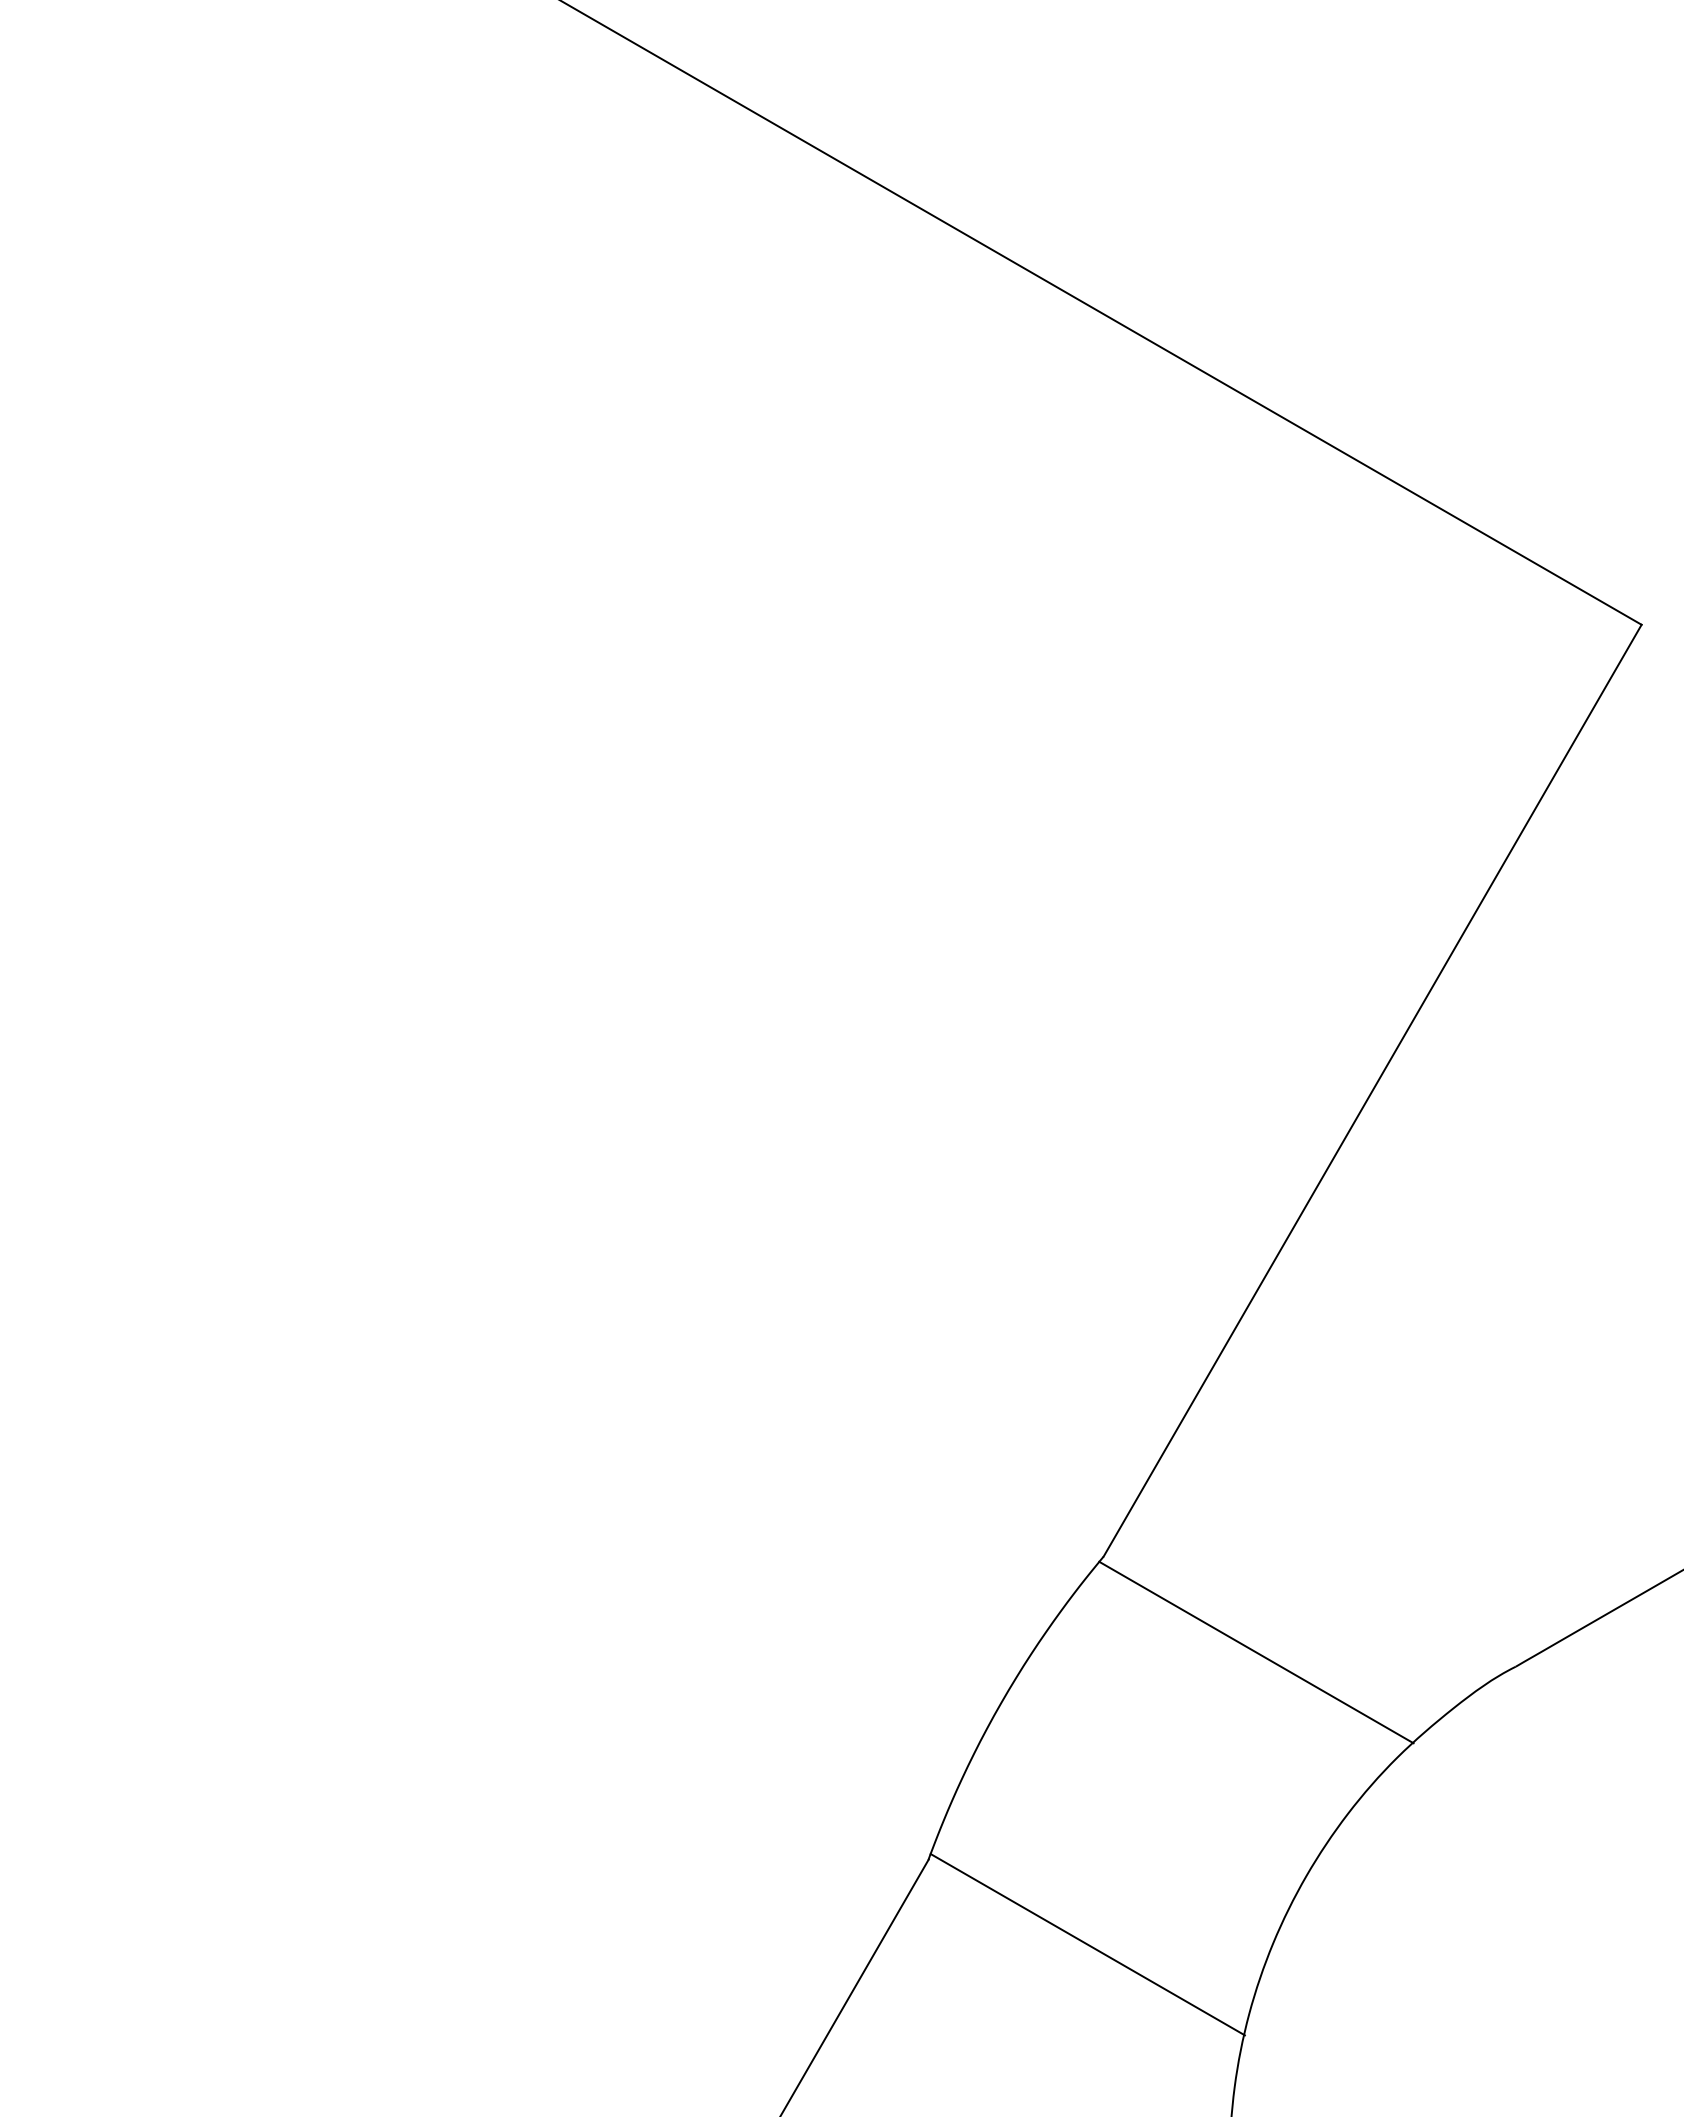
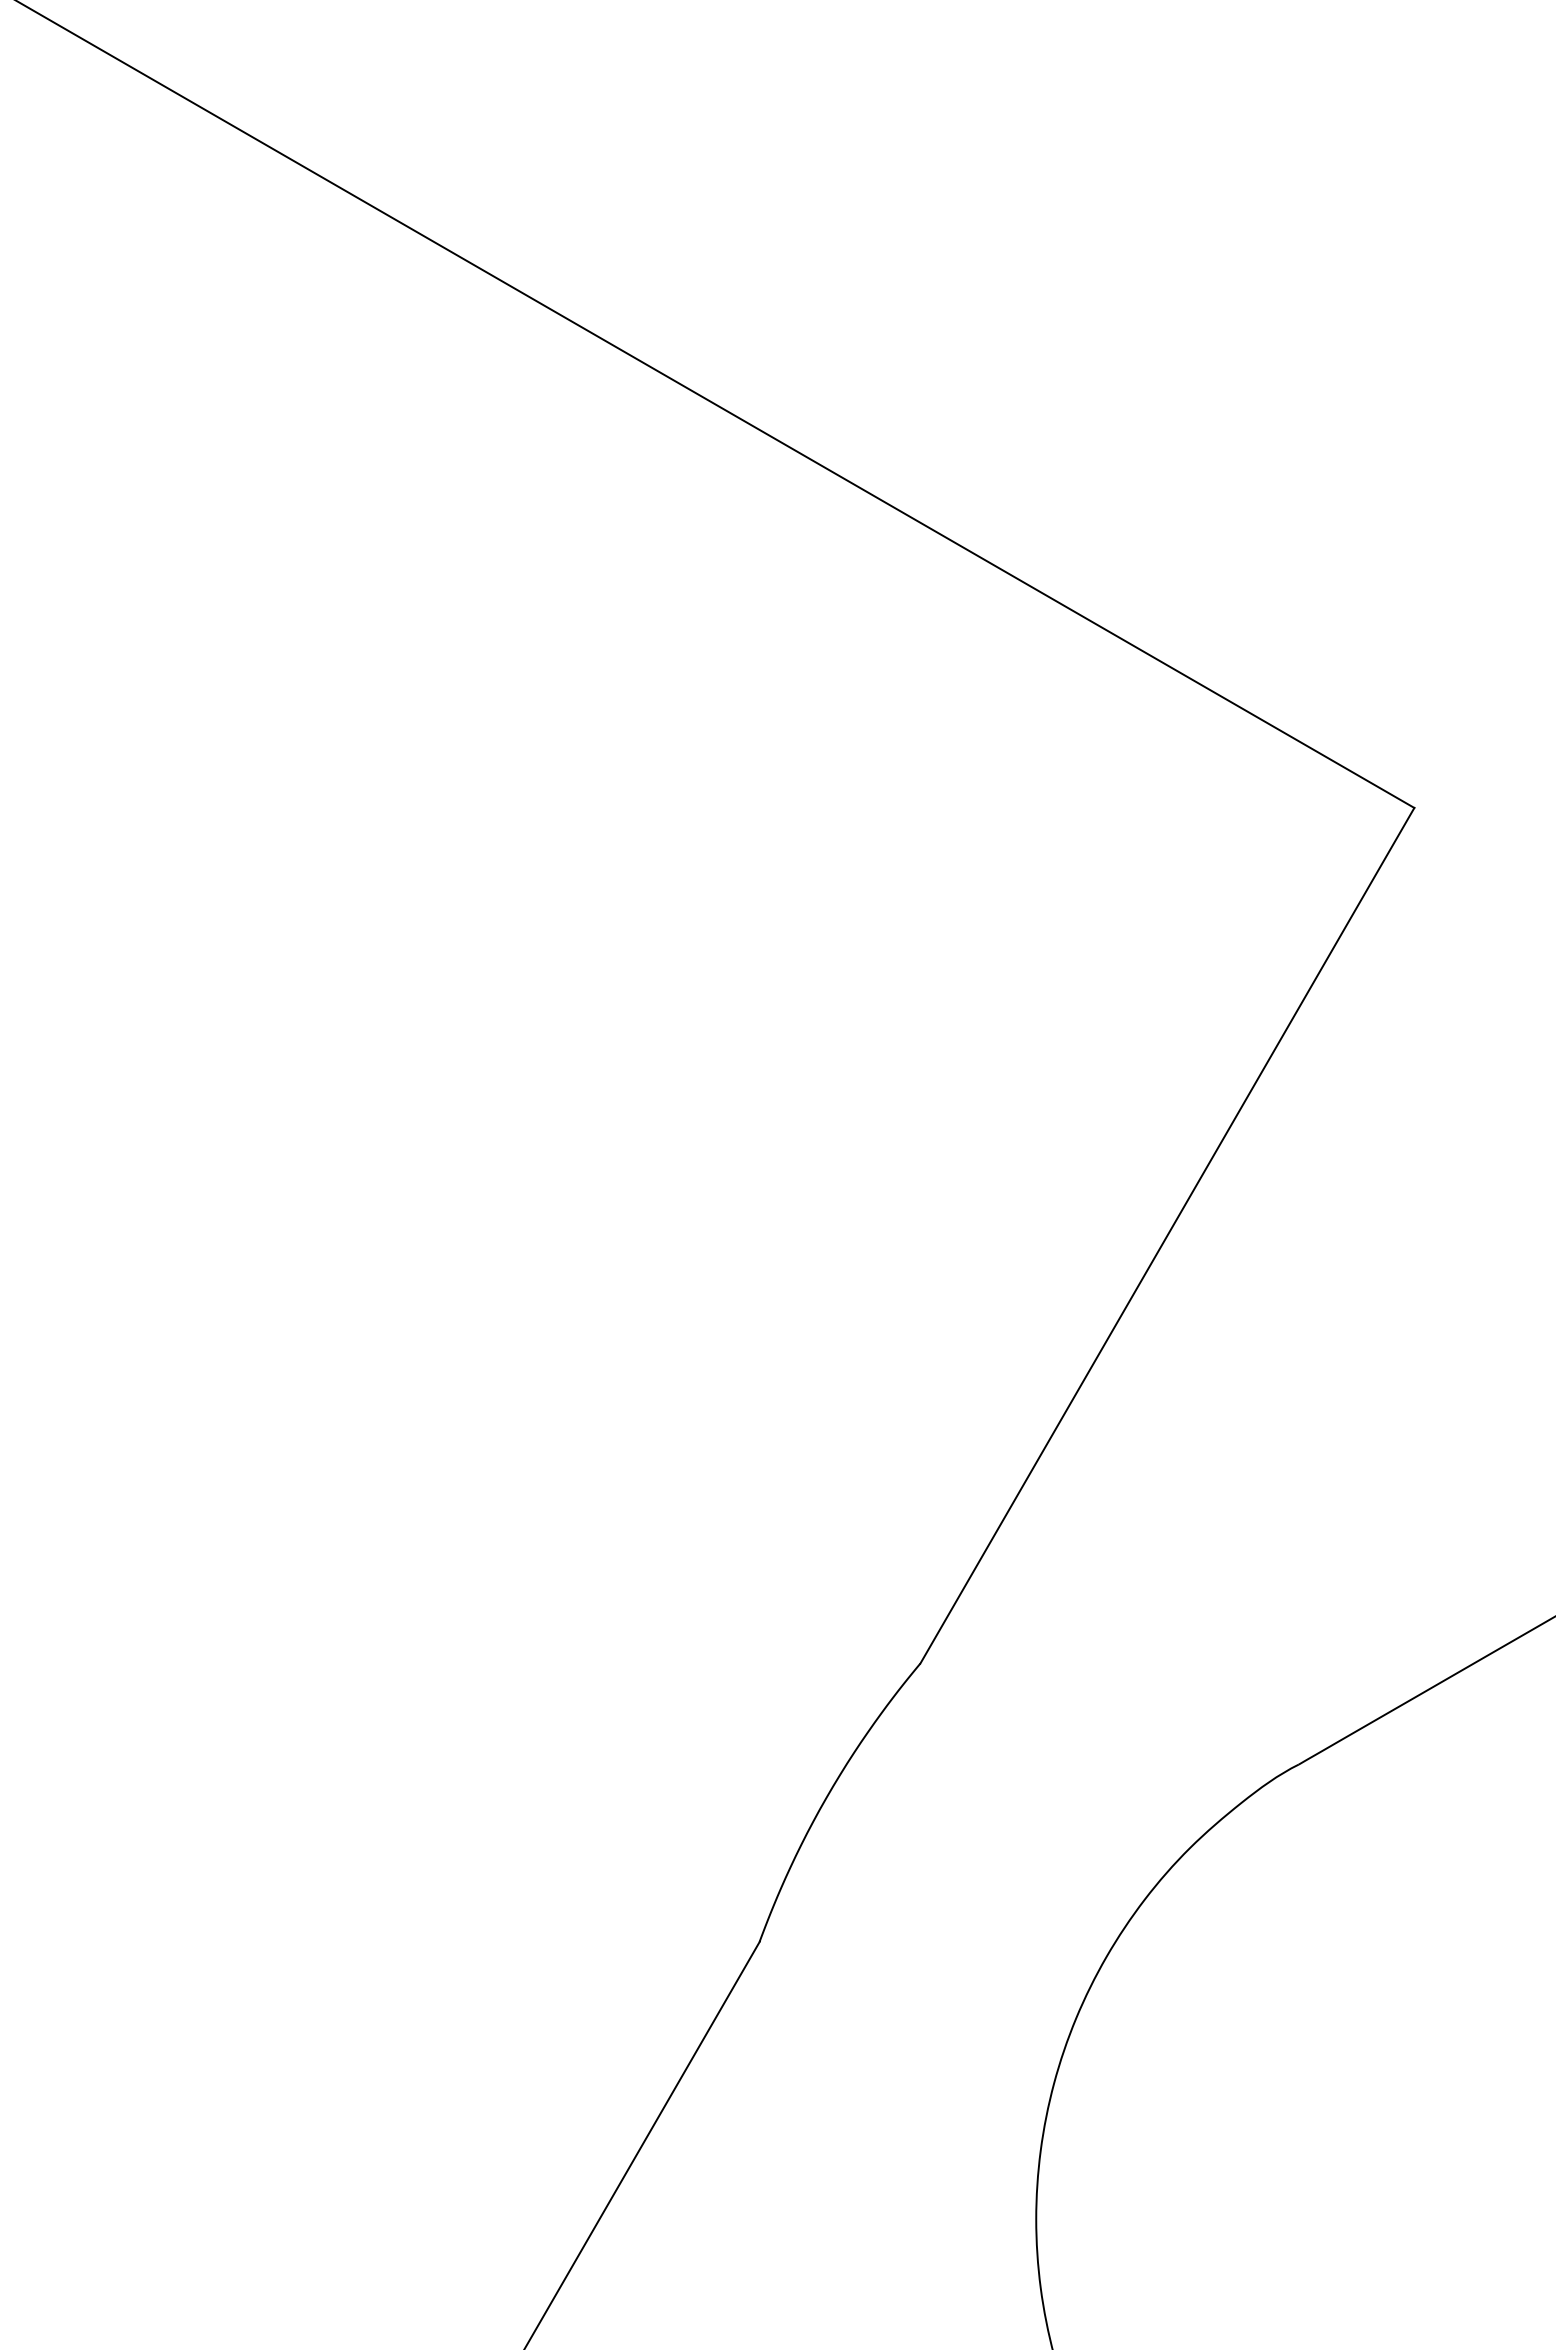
line: (1256, 1652) -> (1060, 1751), removed
line: (1087, 1944) -> (905, 2019), removed

